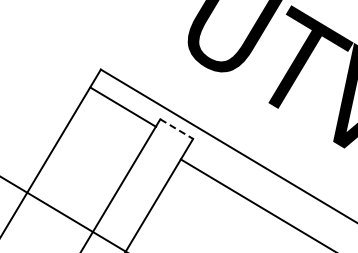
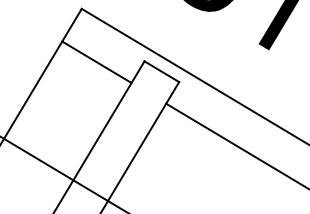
line: (123, 106) -> (97, 61), moved
line: (177, 129) -> (162, 72), dashed -> solid

